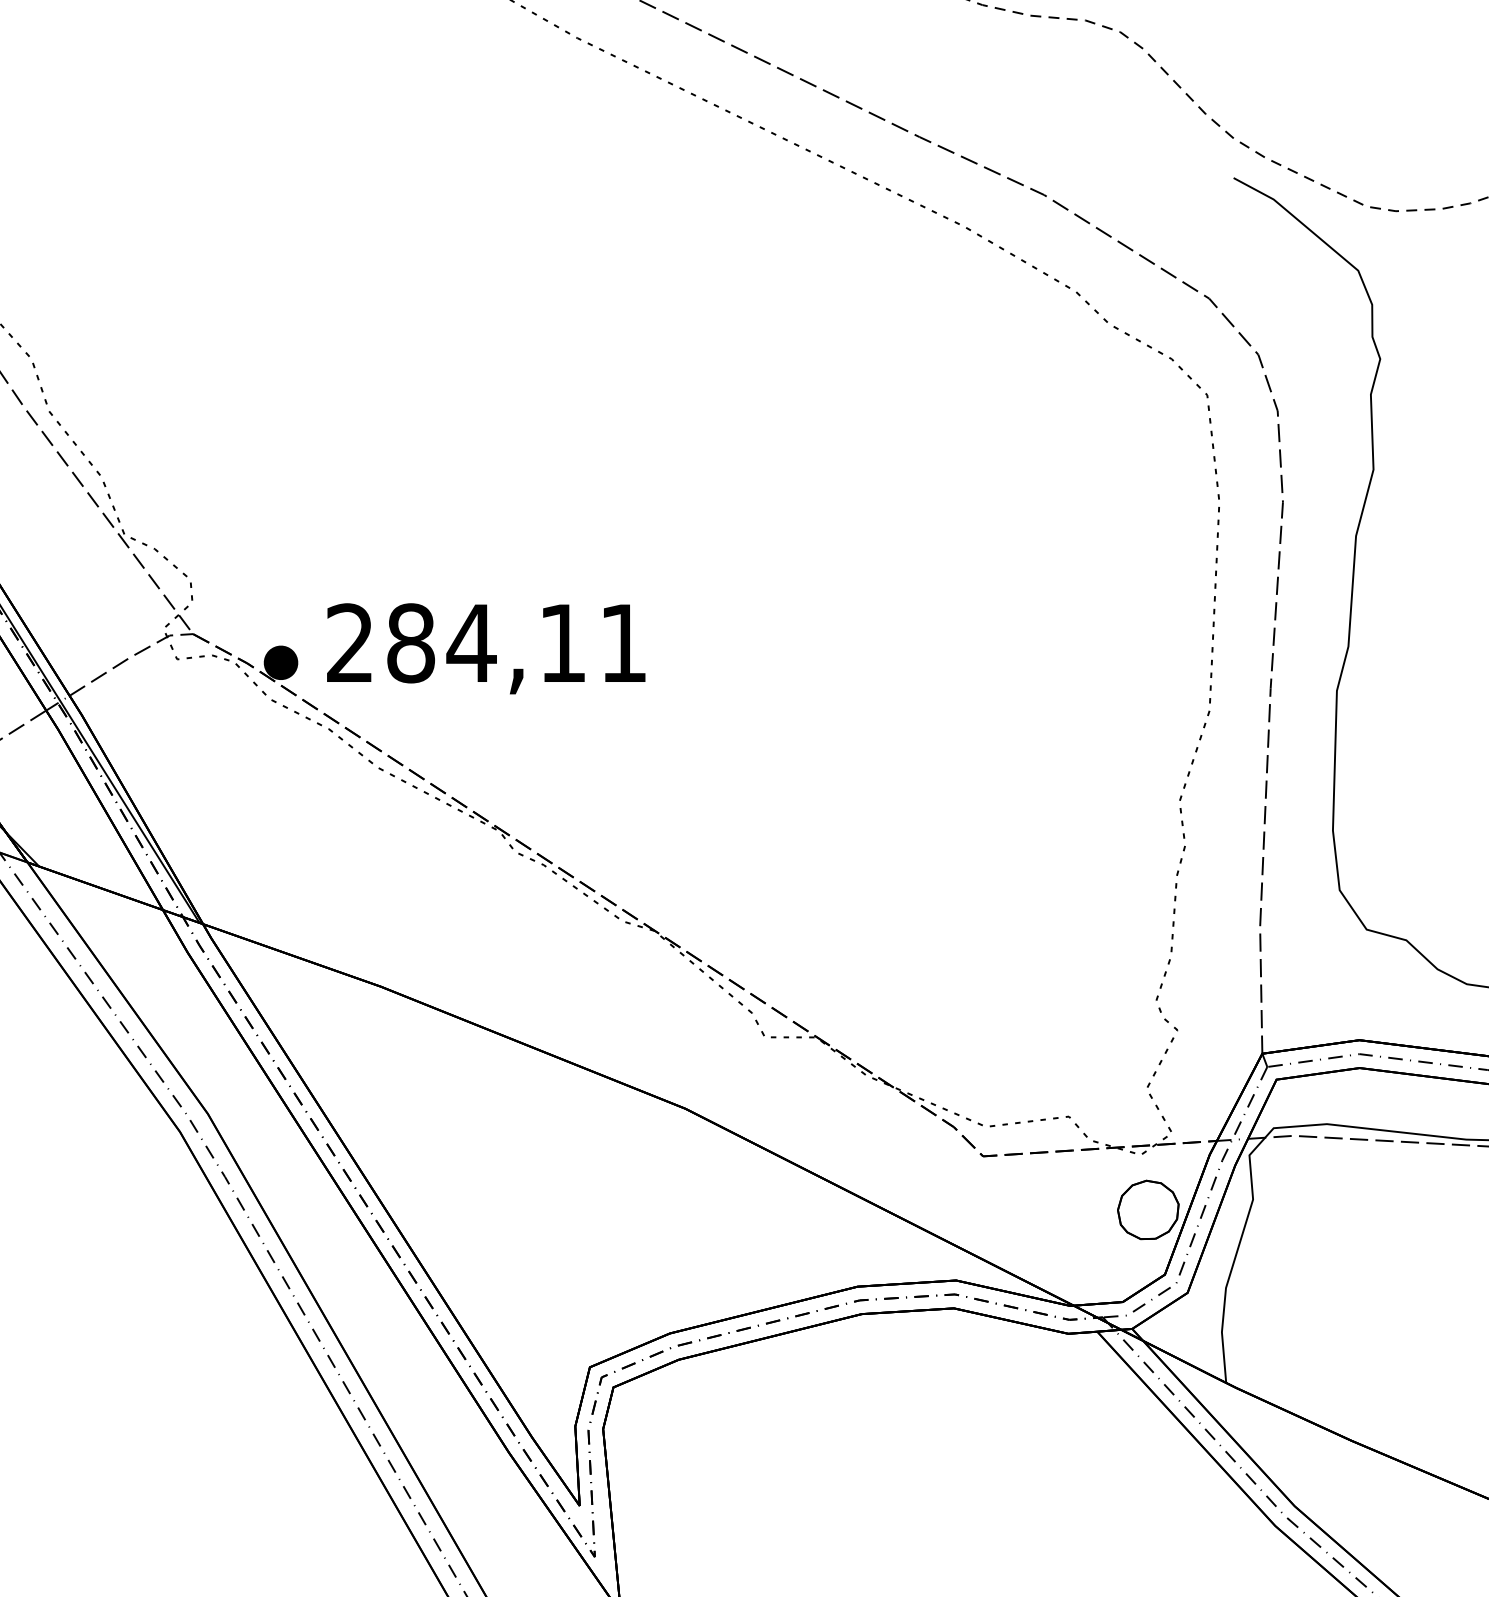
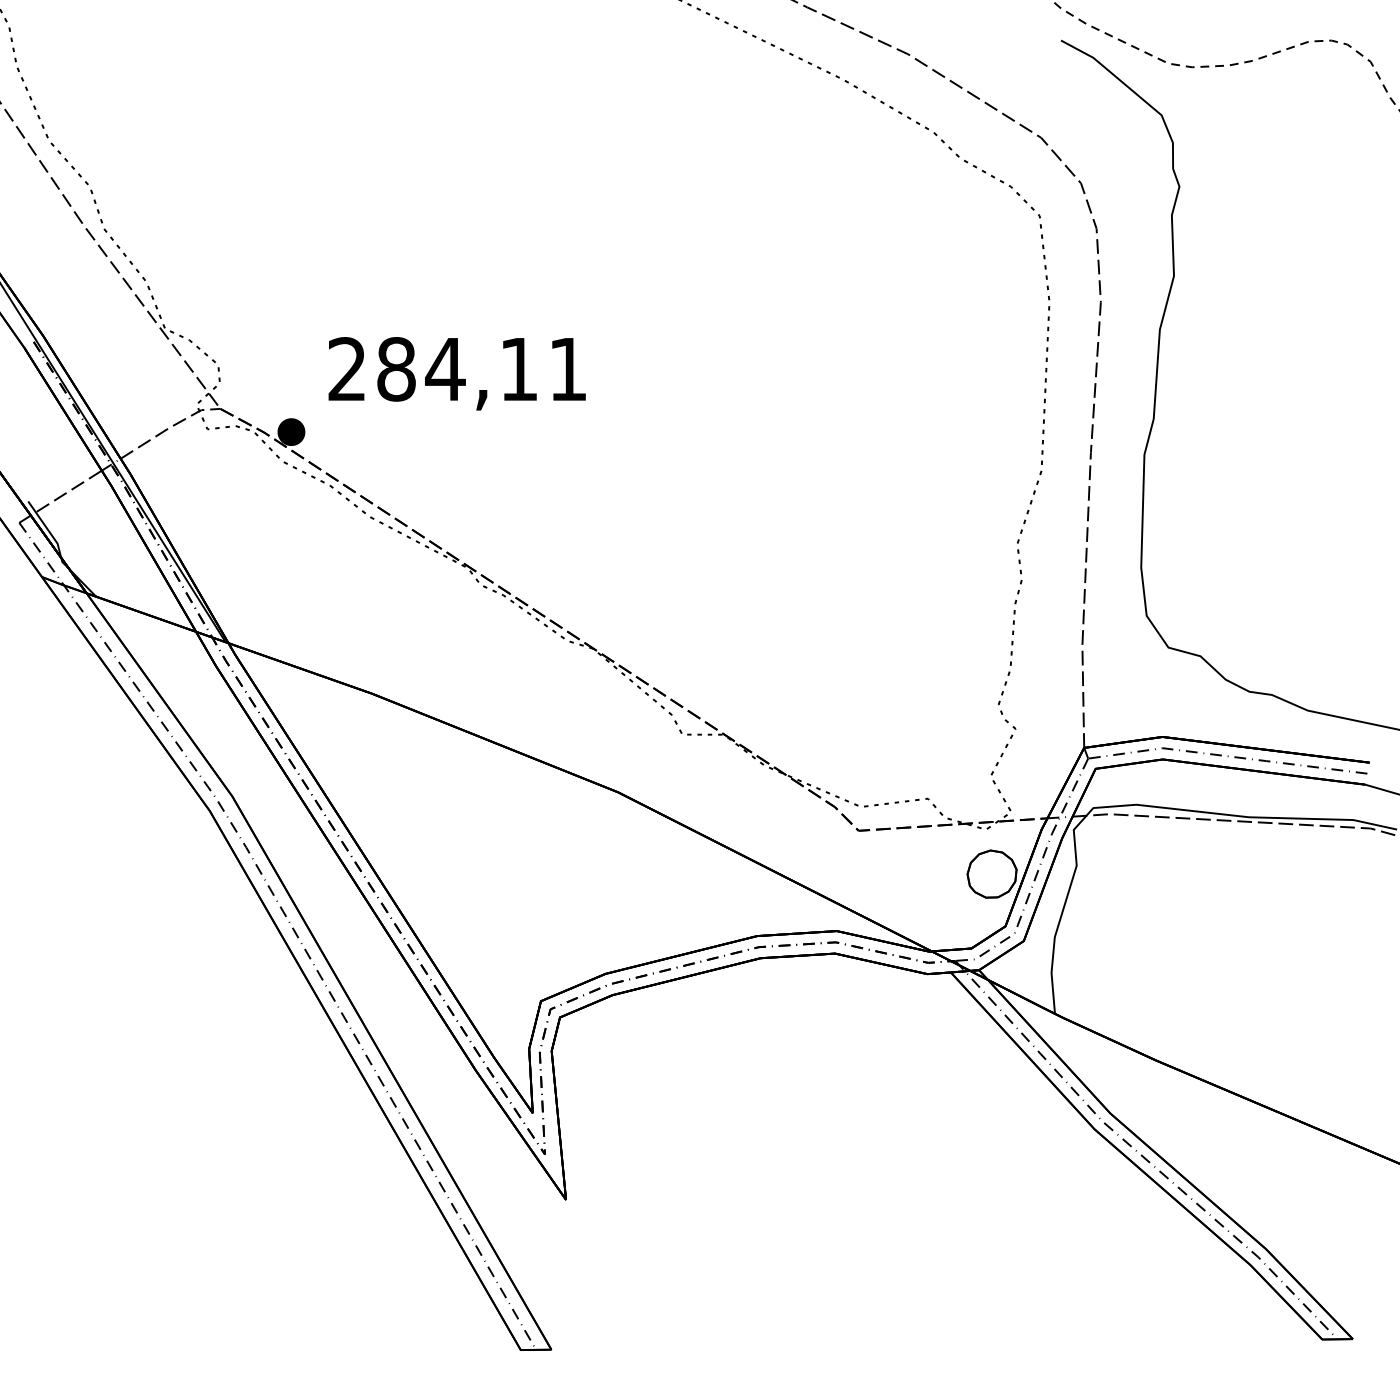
text: (485, 648) -> (456, 373), moved

